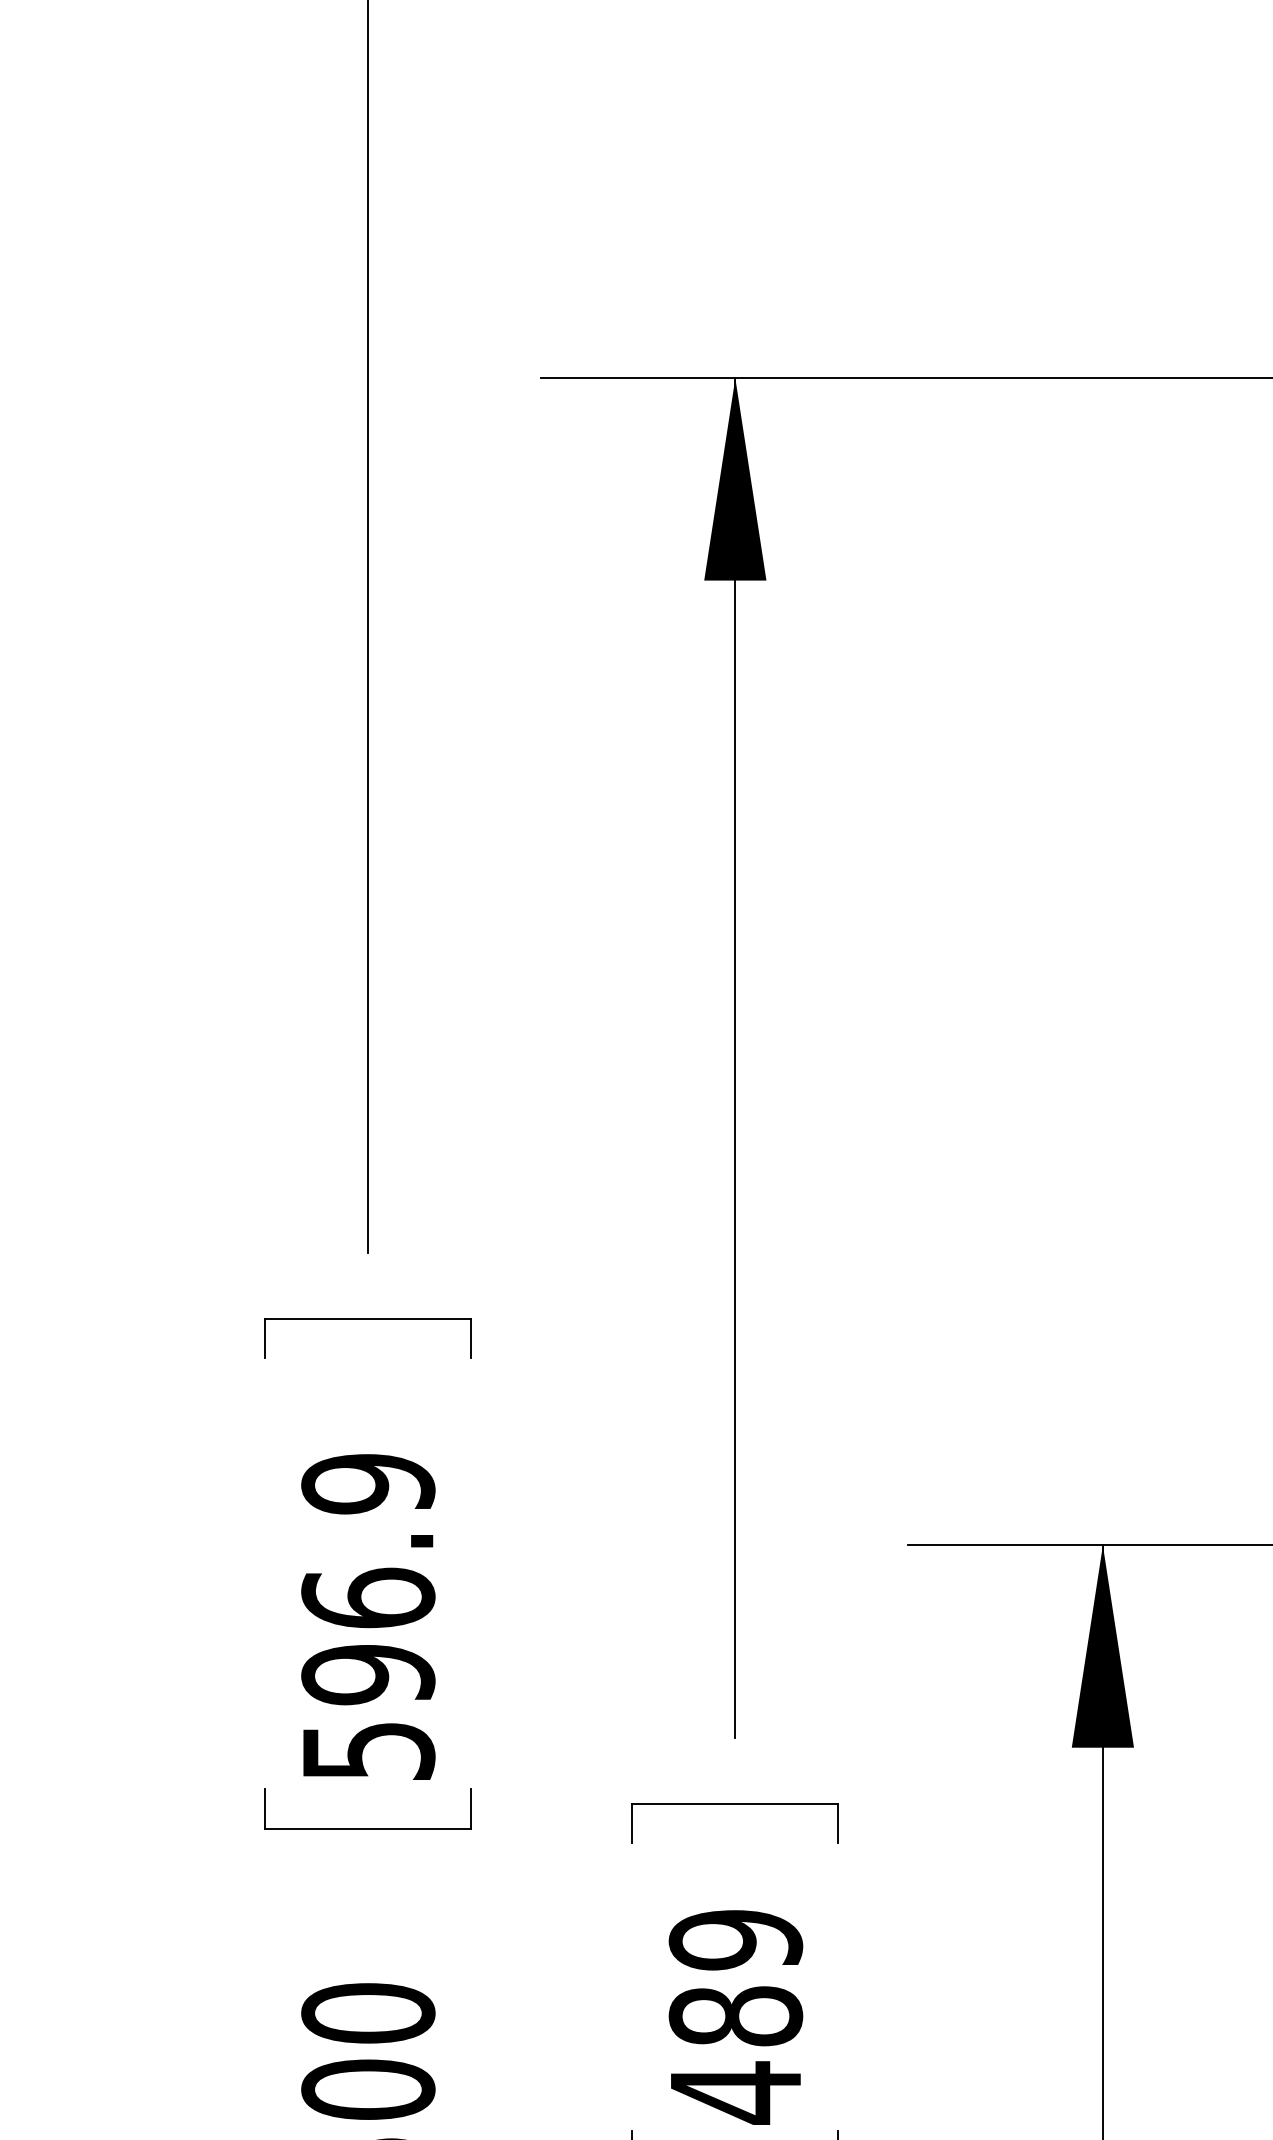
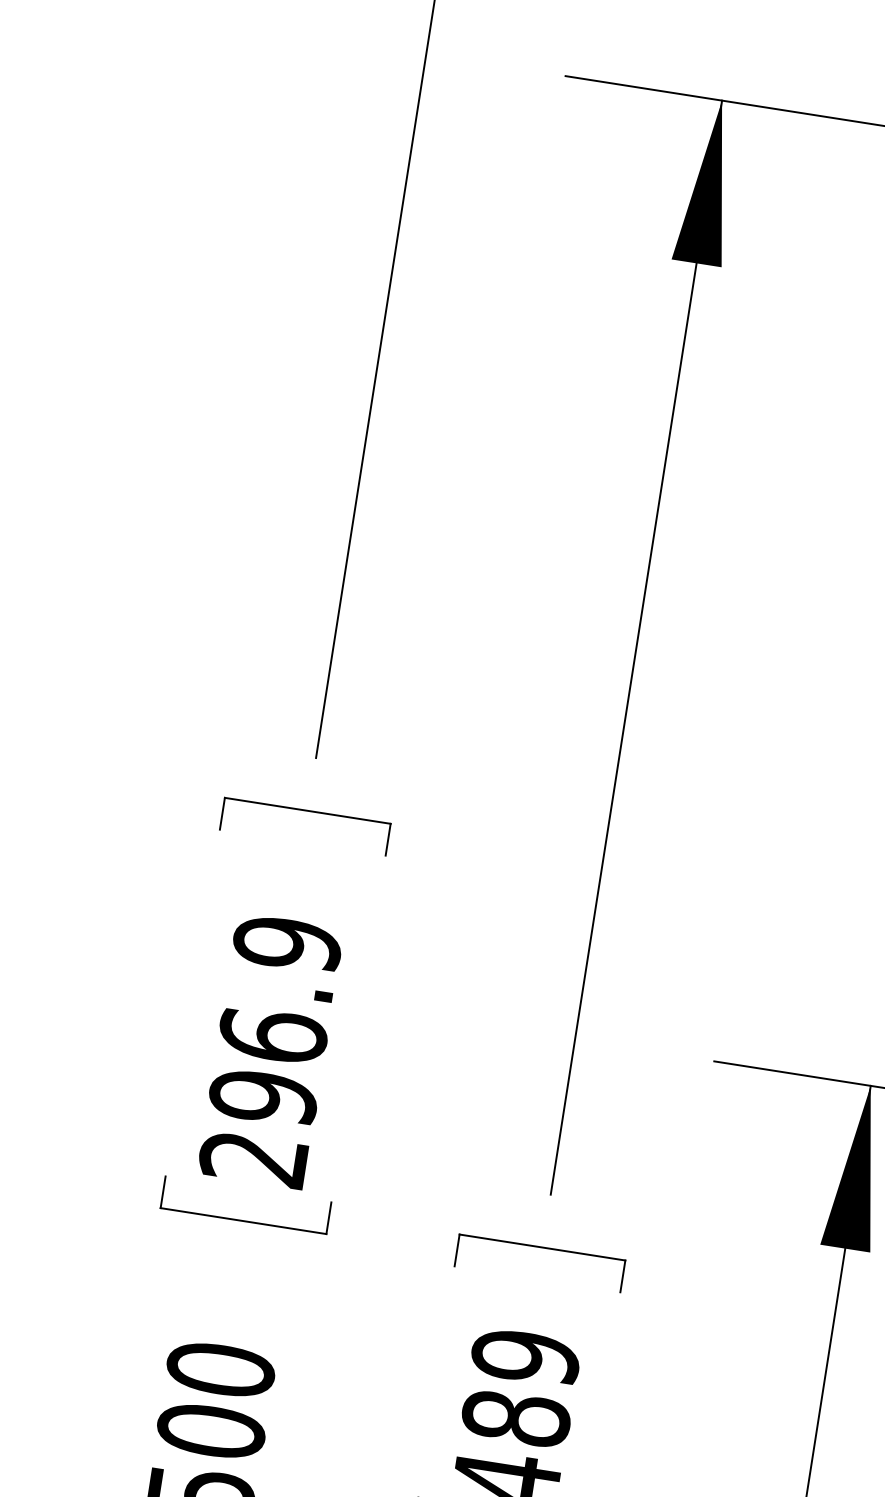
text: (368, 1751) -> (253, 1159), 596.9 -> 296.9

